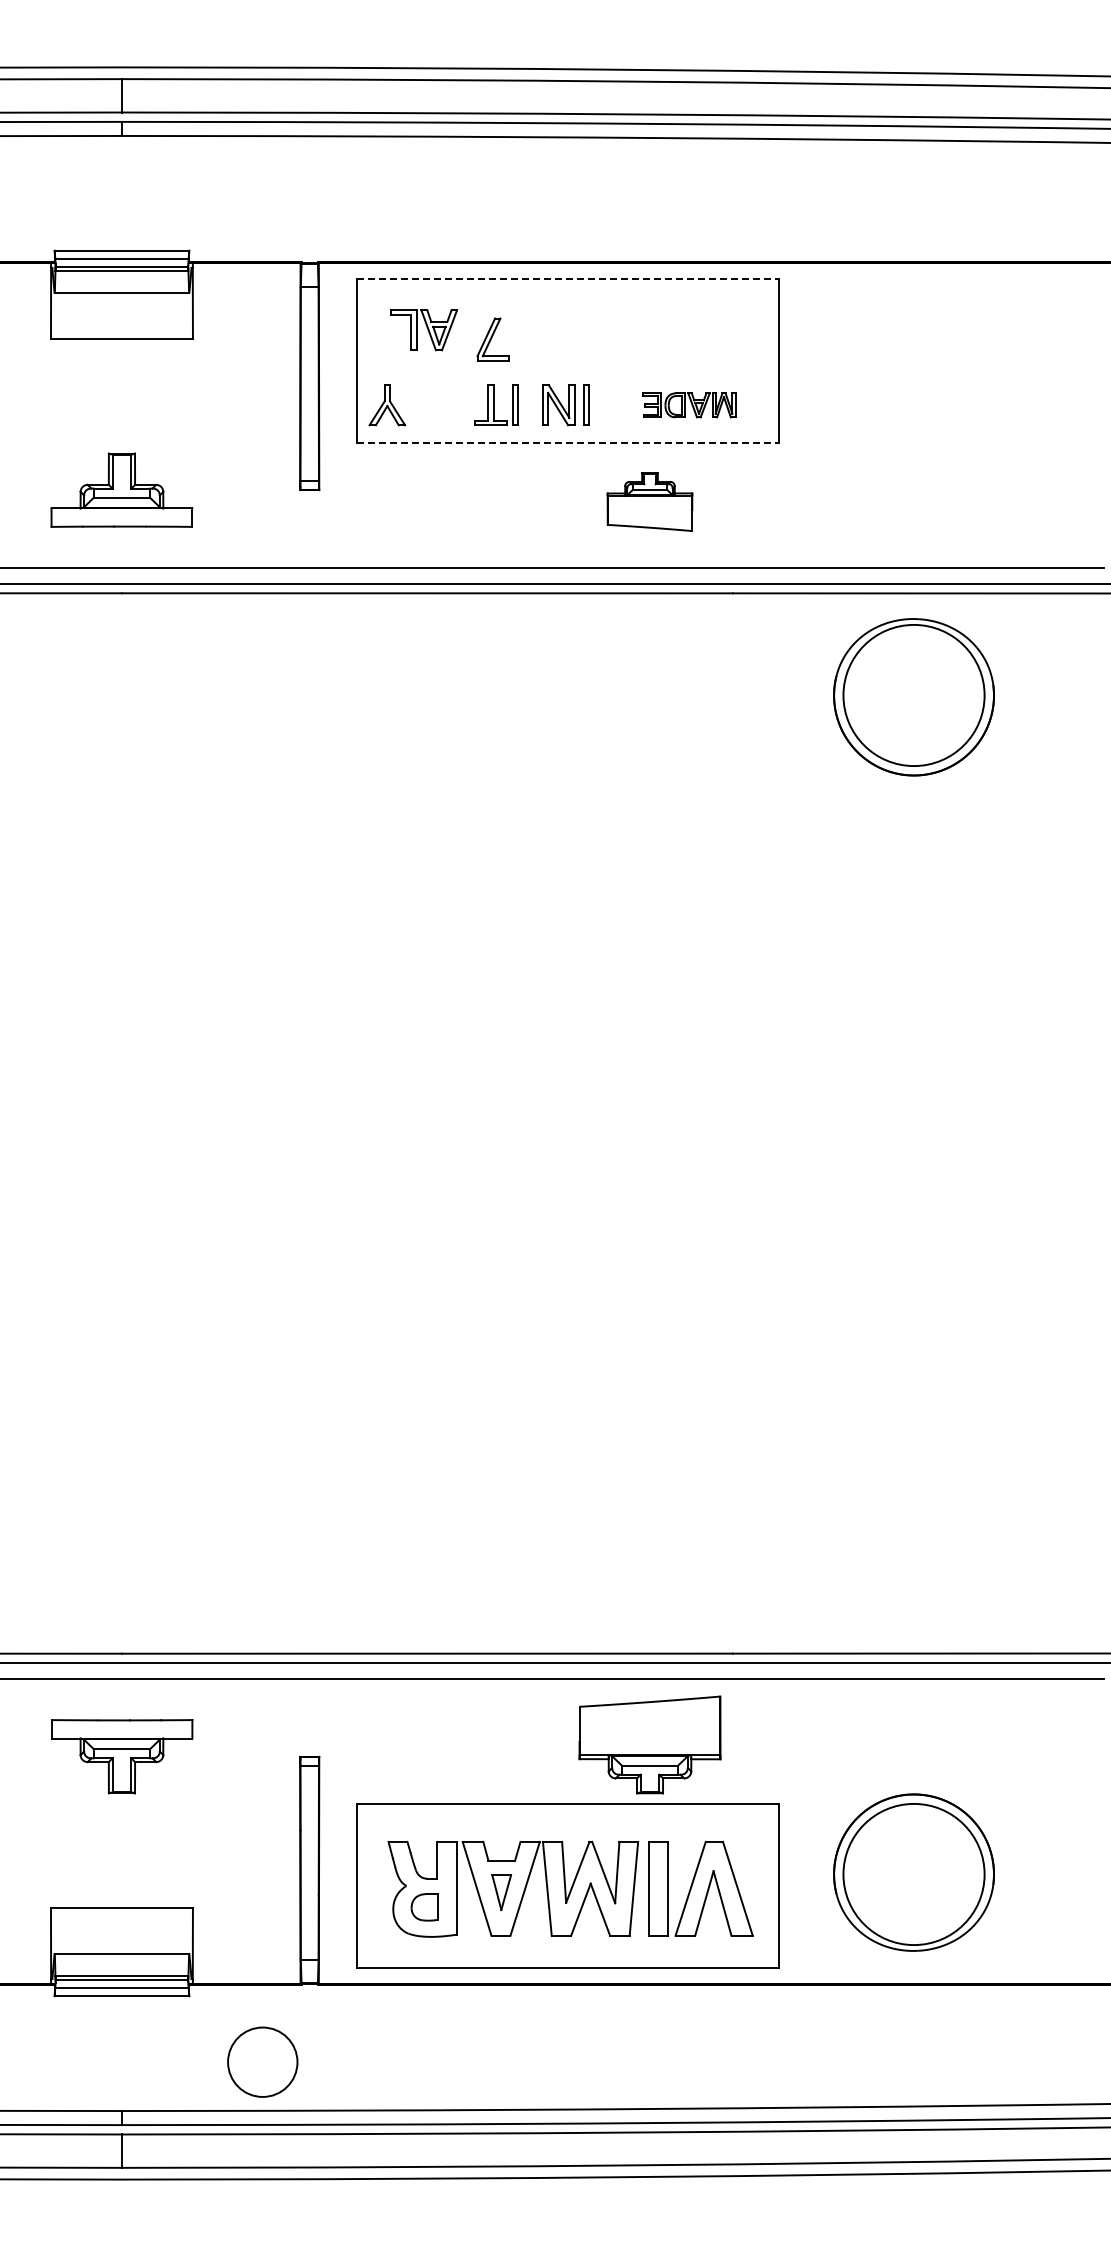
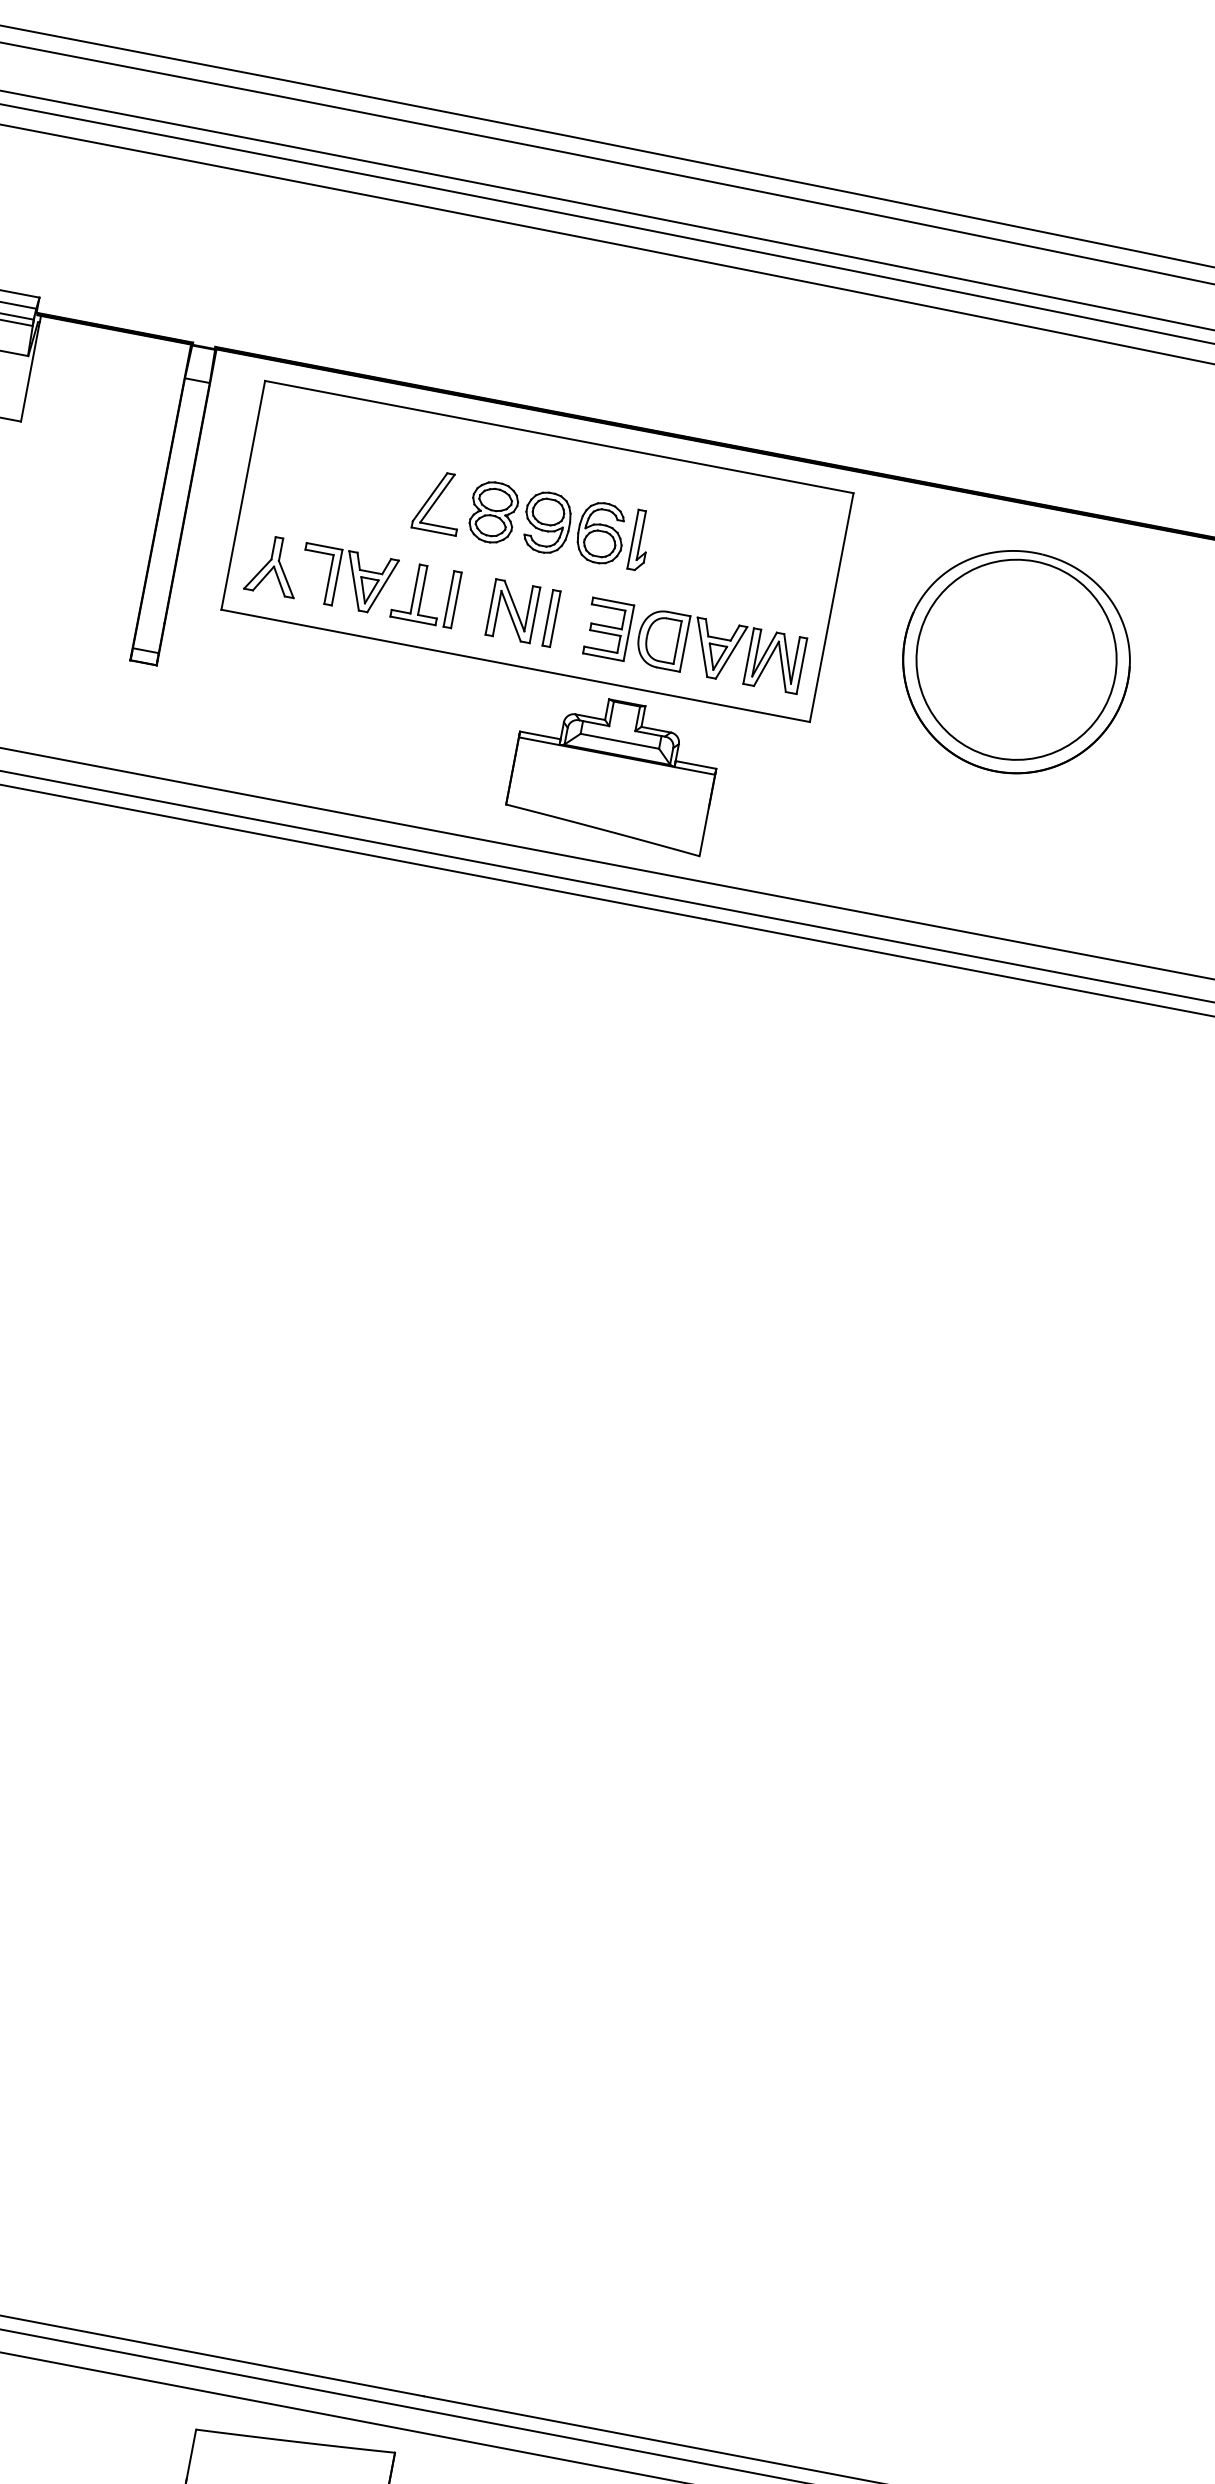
line: (568, 278) -> (560, 437), dashed -> solid
part: (423, 330) -> (346, 579), moved
part: (579, 339) -> (559, 524), added
part: (689, 405) -> (695, 646), size x1.67
line: (568, 442) -> (516, 665), dashed -> solid
part: (649, 501) -> (613, 769), size x1.67
part: (913, 697) -> (1015, 662), moved

